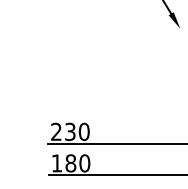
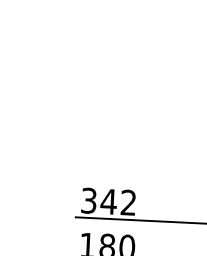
text: (70, 131) -> (109, 201), 230 -> 342

